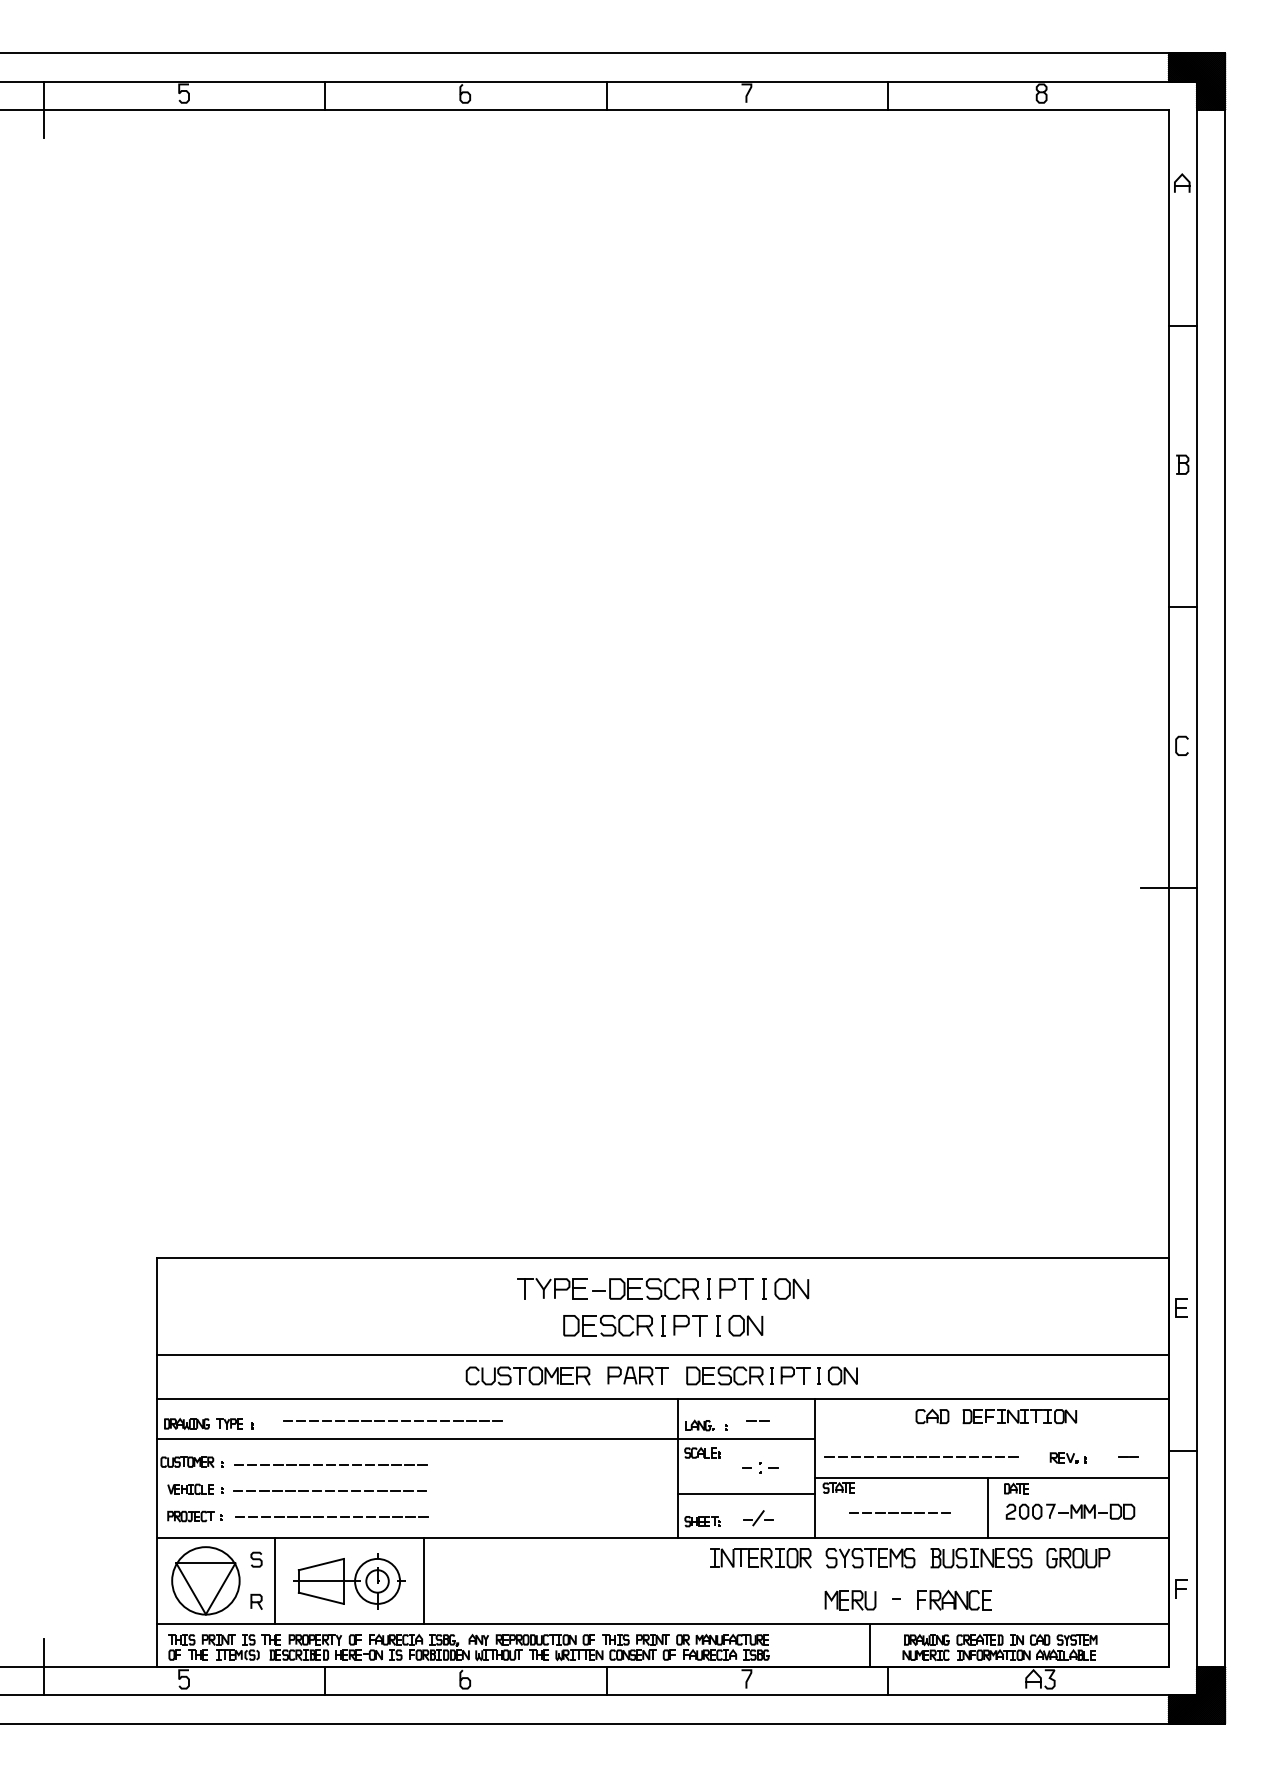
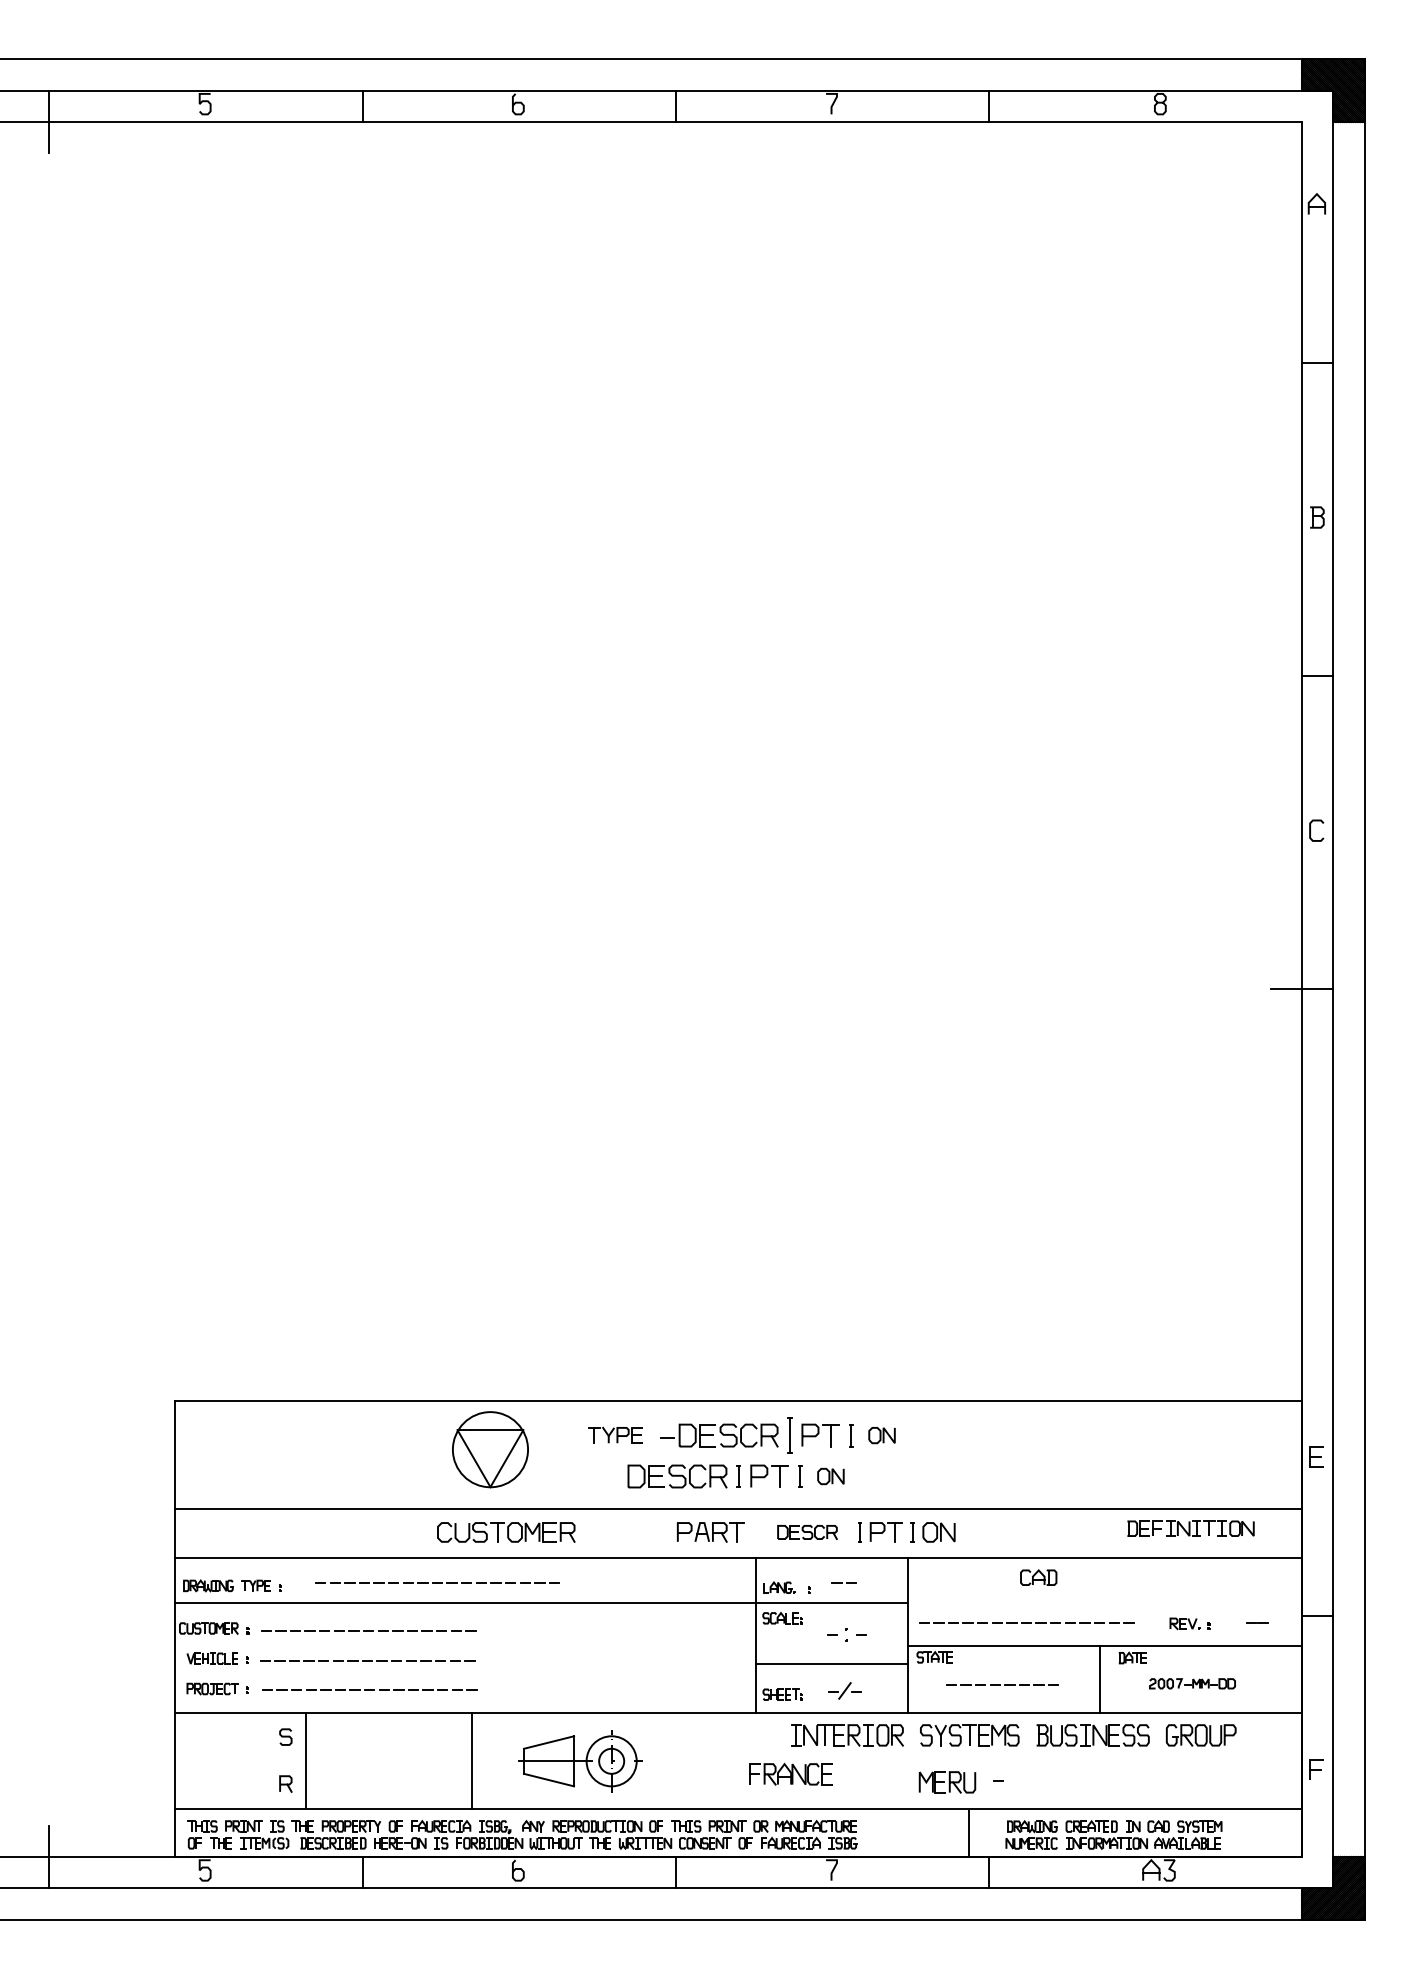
part: (552, 1288) -> (615, 1435), size x0.7
part: (708, 1288) -> (789, 1435), size x1.6
part: (791, 1288) -> (881, 1435), size x0.7
part: (745, 1325) -> (830, 1476), size x0.7
part: (528, 1376) -> (506, 1532), moved
part: (724, 1376) -> (807, 1532), size x0.7
part: (1019, 1416) -> (1190, 1528), moved
part: (1070, 1511) -> (1192, 1683), size x0.6
part: (205, 1580) -> (490, 1449), moved
part: (349, 1581) -> (580, 1761), moved
part: (953, 1599) -> (790, 1773), moved

